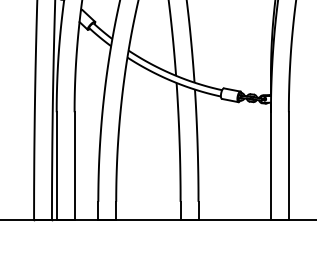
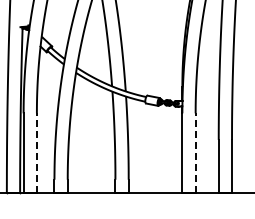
line: (74, 166) -> (36, 153), solid -> dashed
line: (288, 166) -> (195, 153), solid -> dashed

